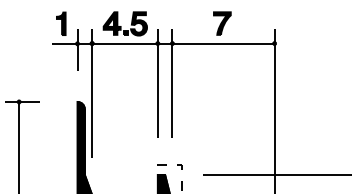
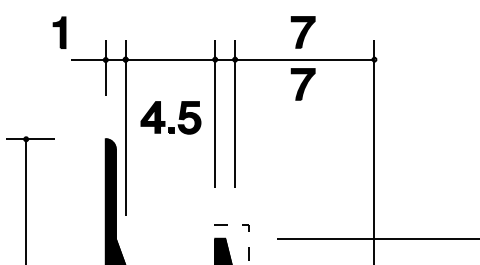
part: (61, 23) -> (59, 32), moved
part: (121, 26) -> (165, 121), moved
part: (221, 61) -> (302, 84), added

